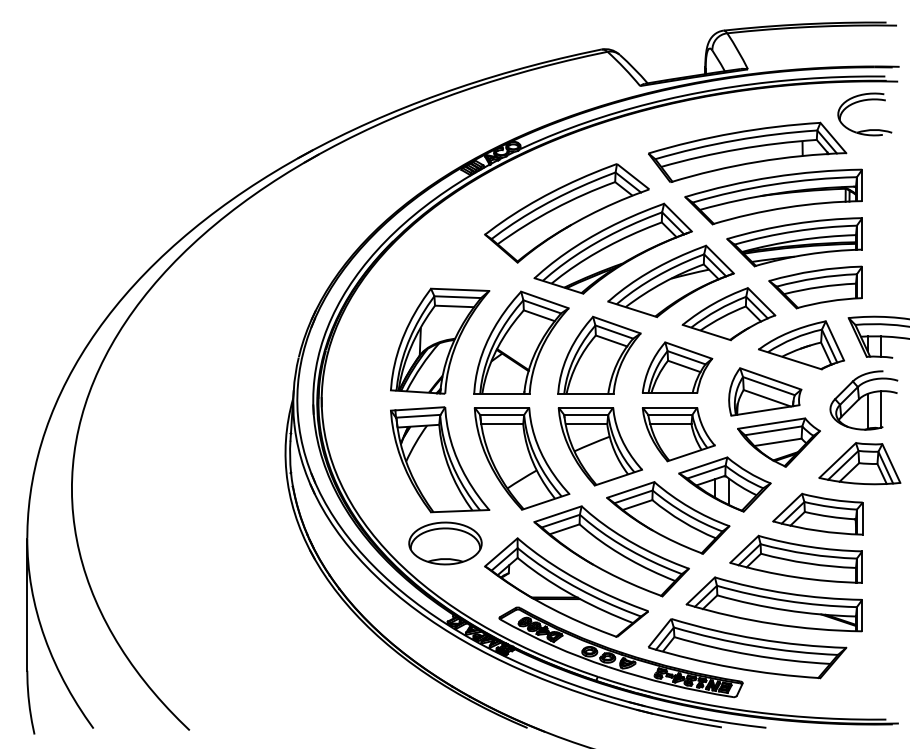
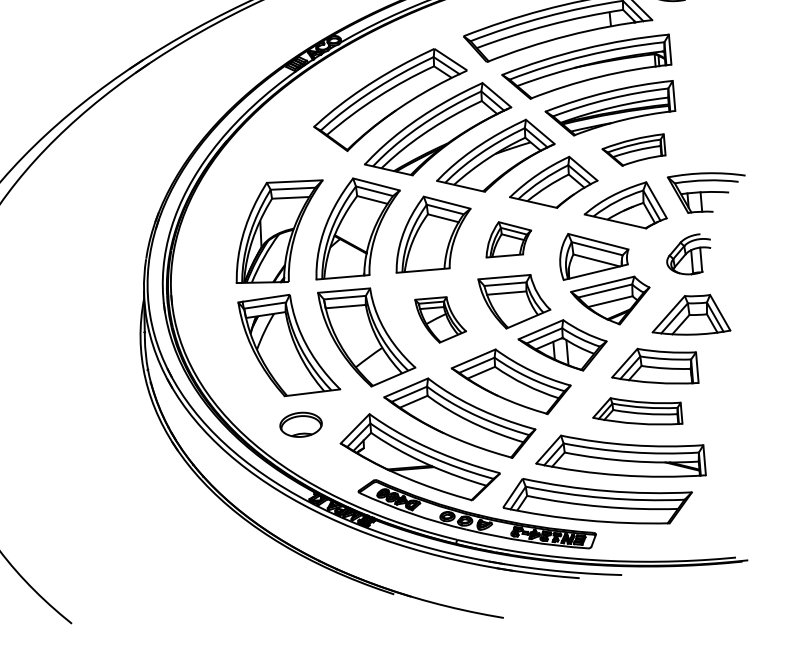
part: (815, 287) -> (633, 150), size x0.7
part: (677, 367) -> (508, 238), size x0.7
part: (863, 400) -> (688, 254), size x0.7
part: (599, 446) -> (440, 319), size x0.6
part: (445, 543) -> (301, 424), size x0.6
part: (795, 558) -> (636, 411), size x0.7

